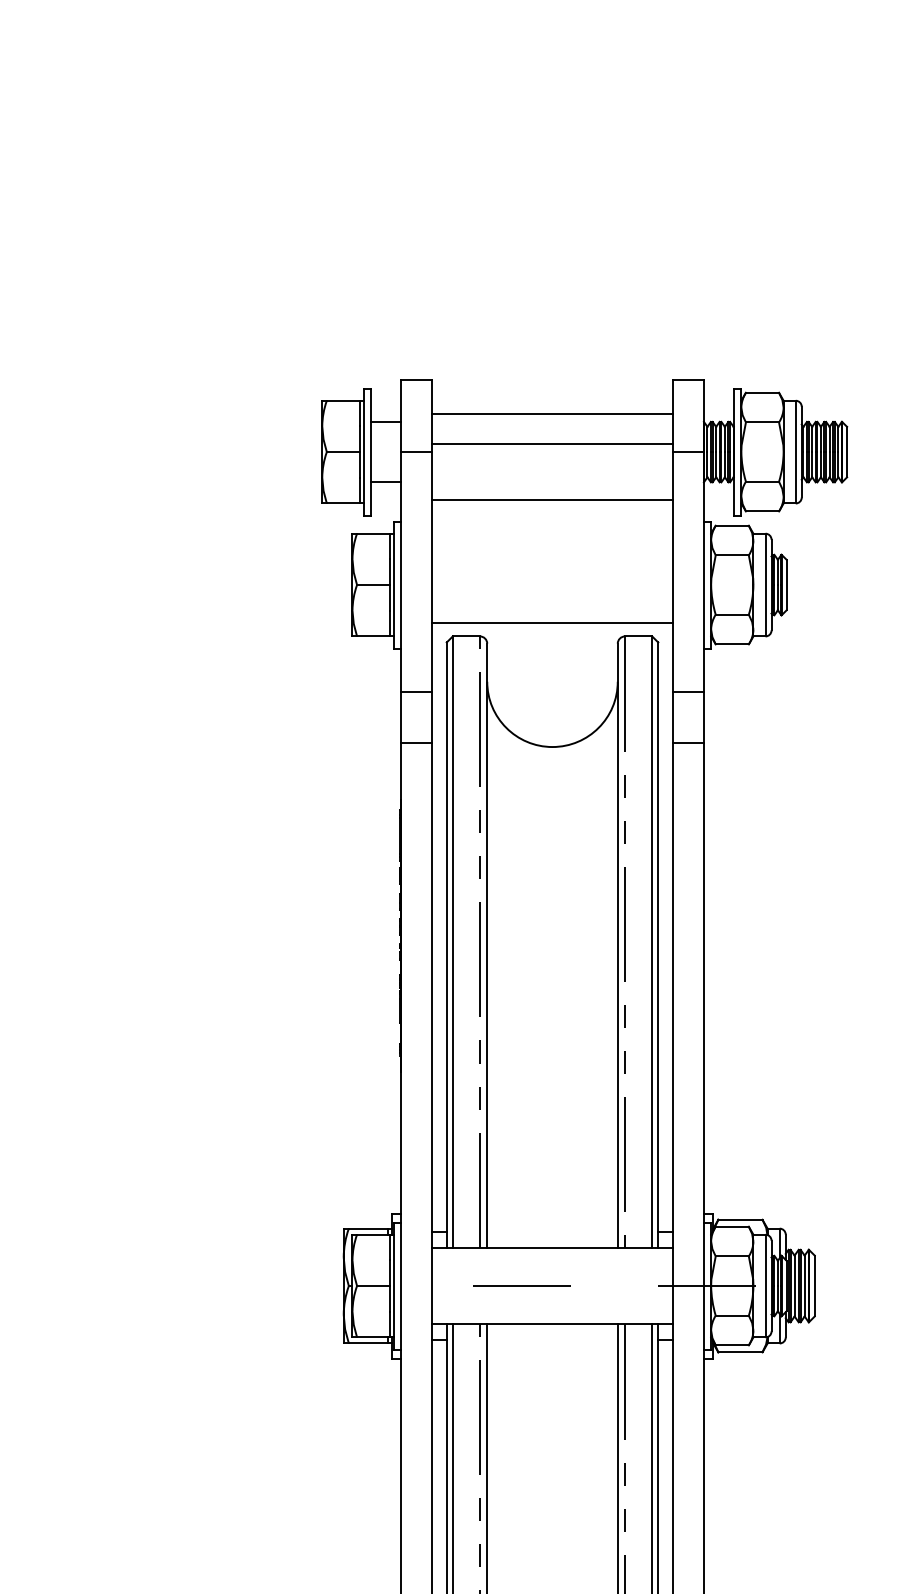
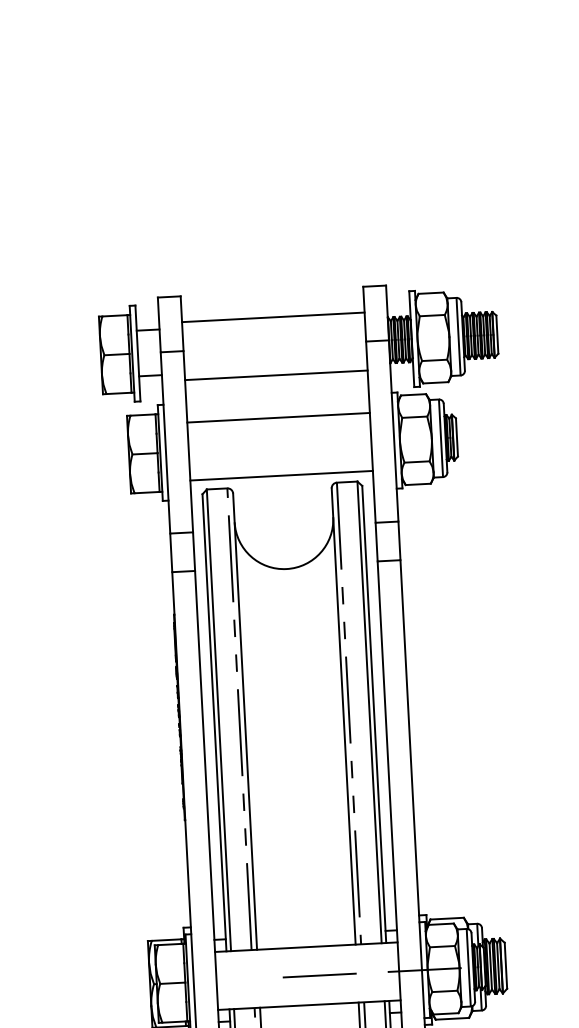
line: (552, 443) -> (276, 375), moved
line: (552, 499) -> (278, 417), moved
line: (521, 1285) -> (319, 975), moved

